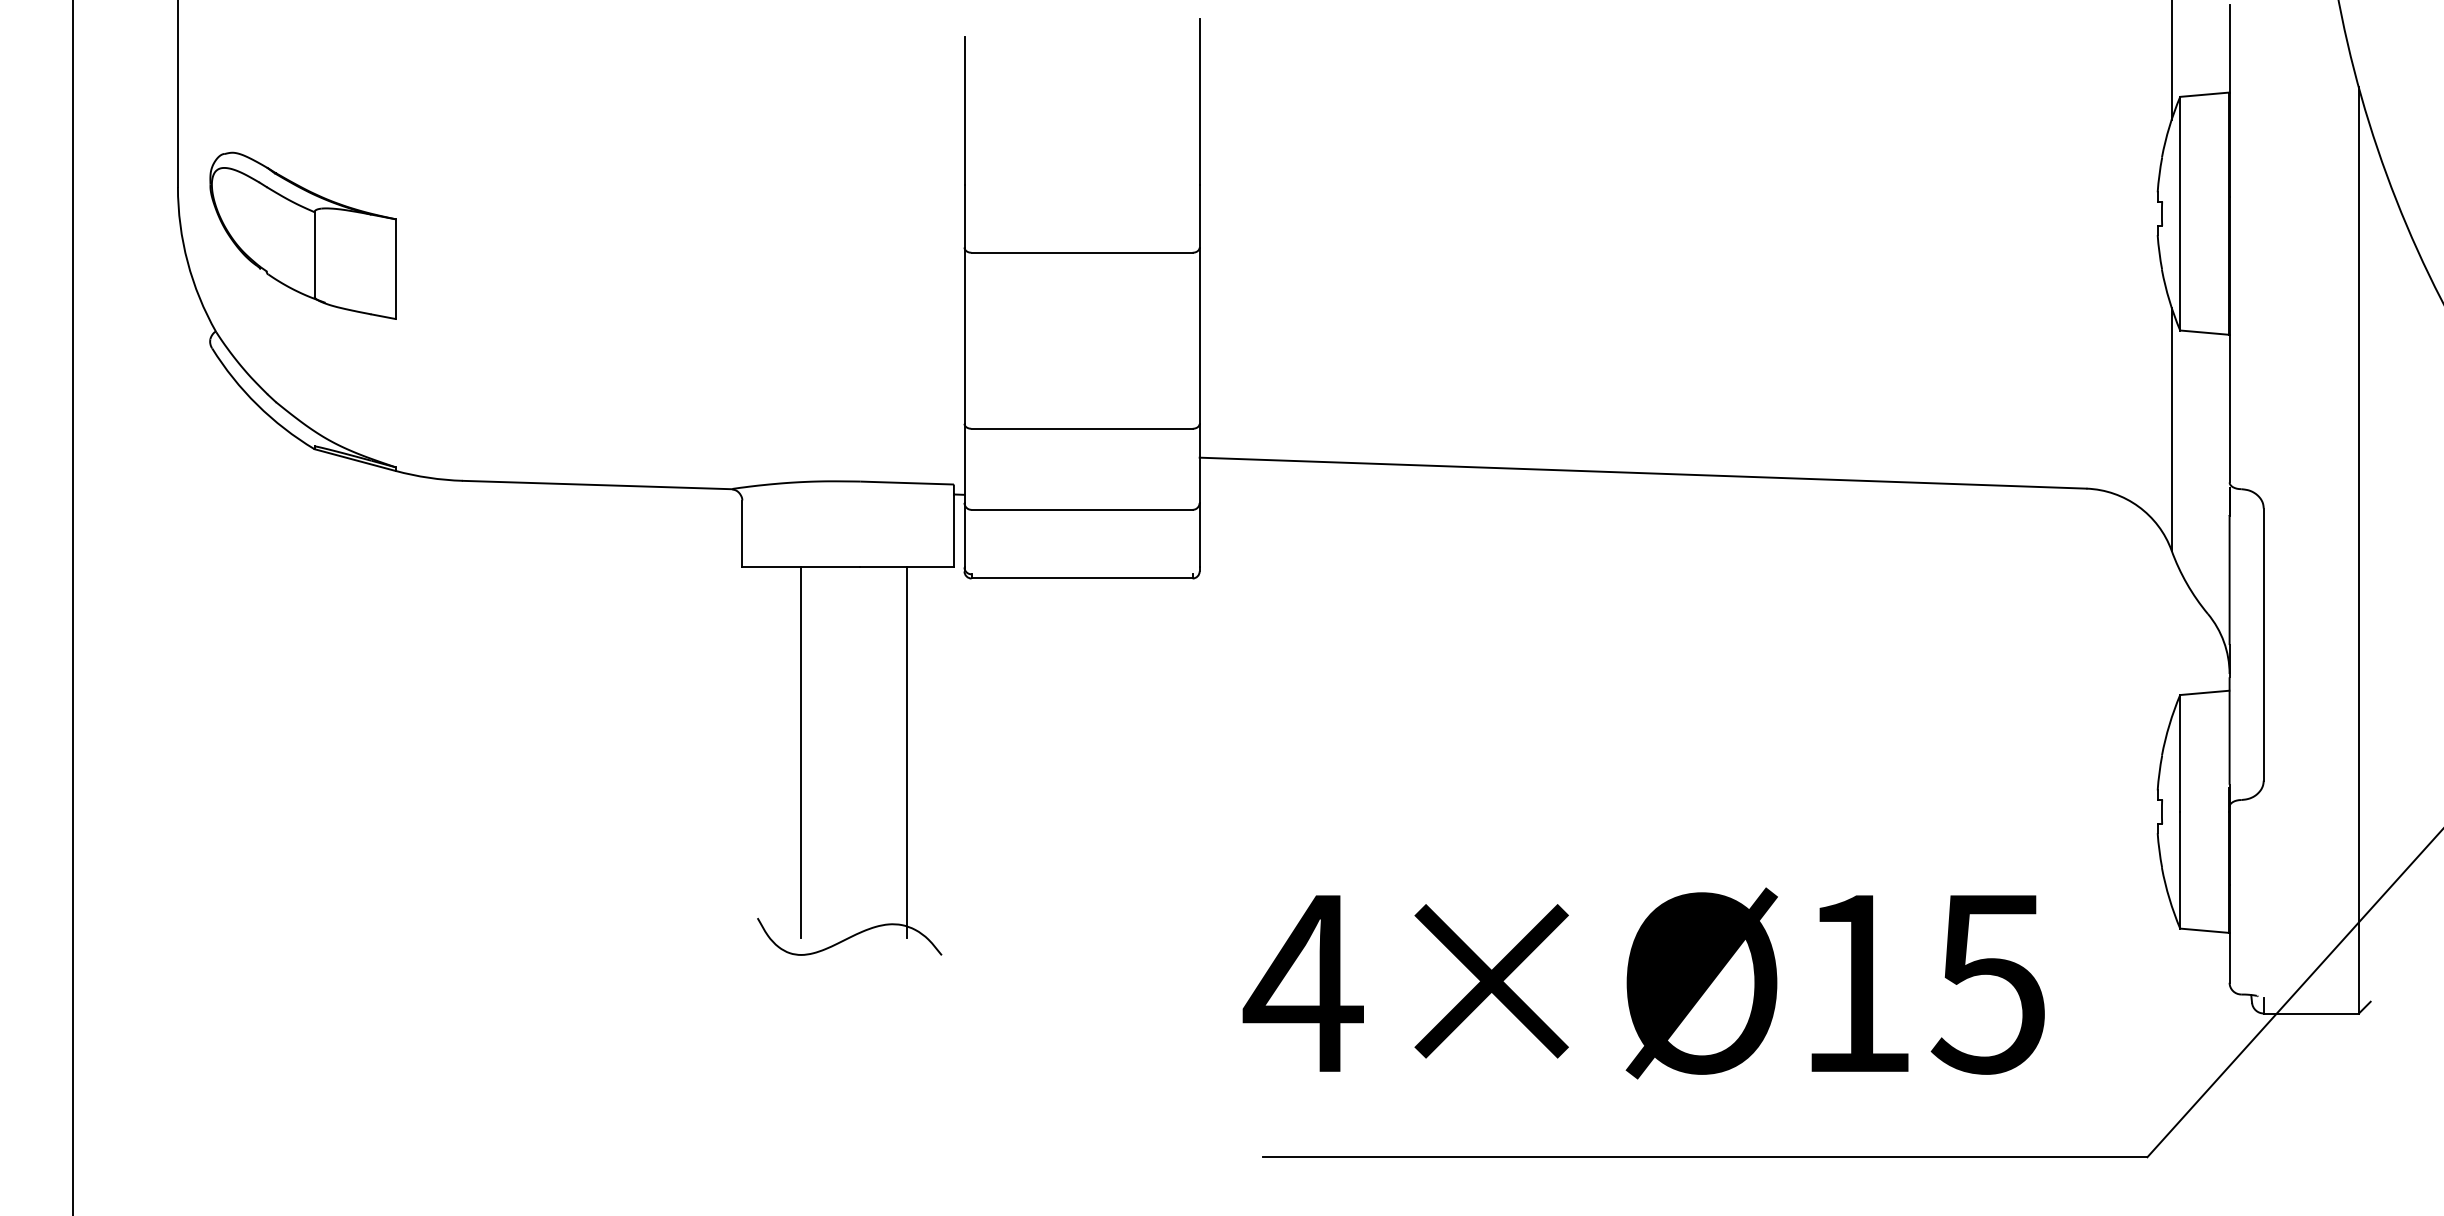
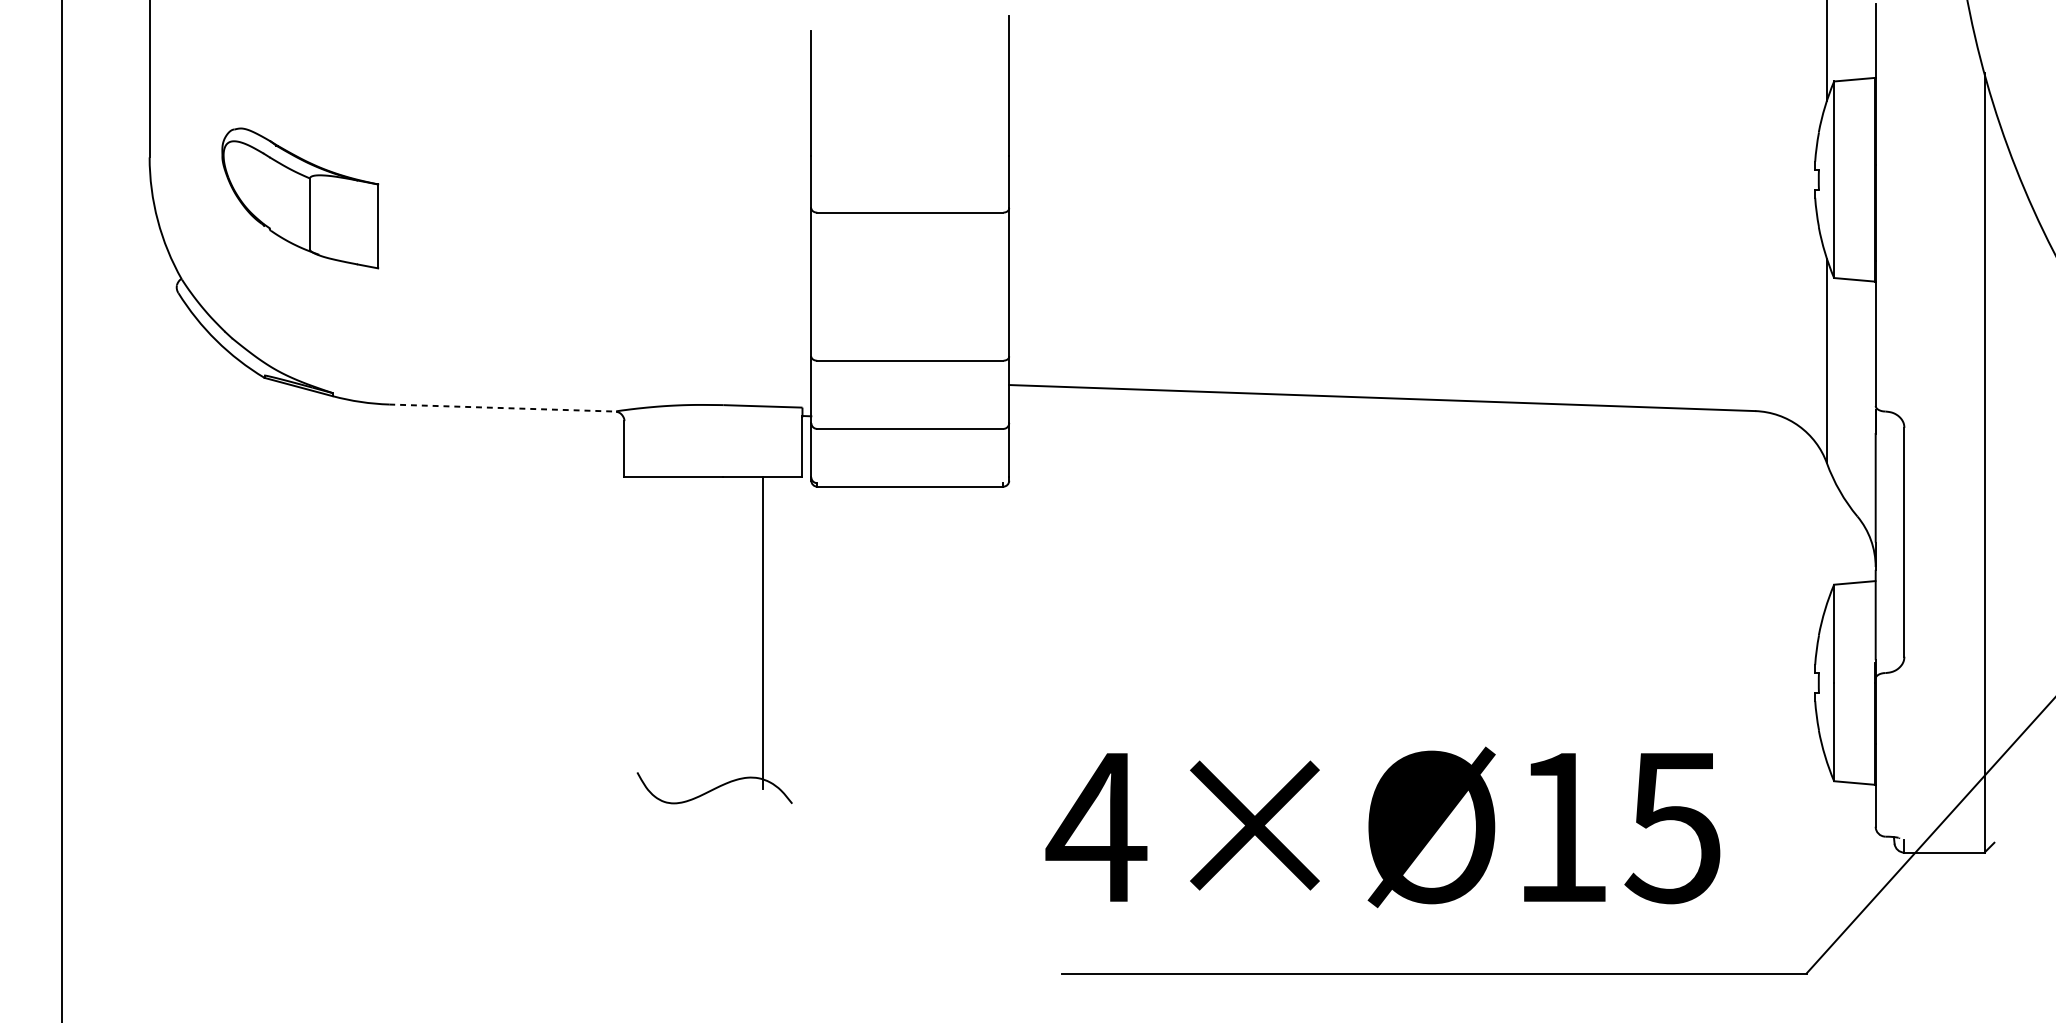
part: (302, 235) -> (299, 198), moved
line: (597, 485) -> (502, 408), solid -> dashed
line: (801, 752) -> (674, 633), removed

